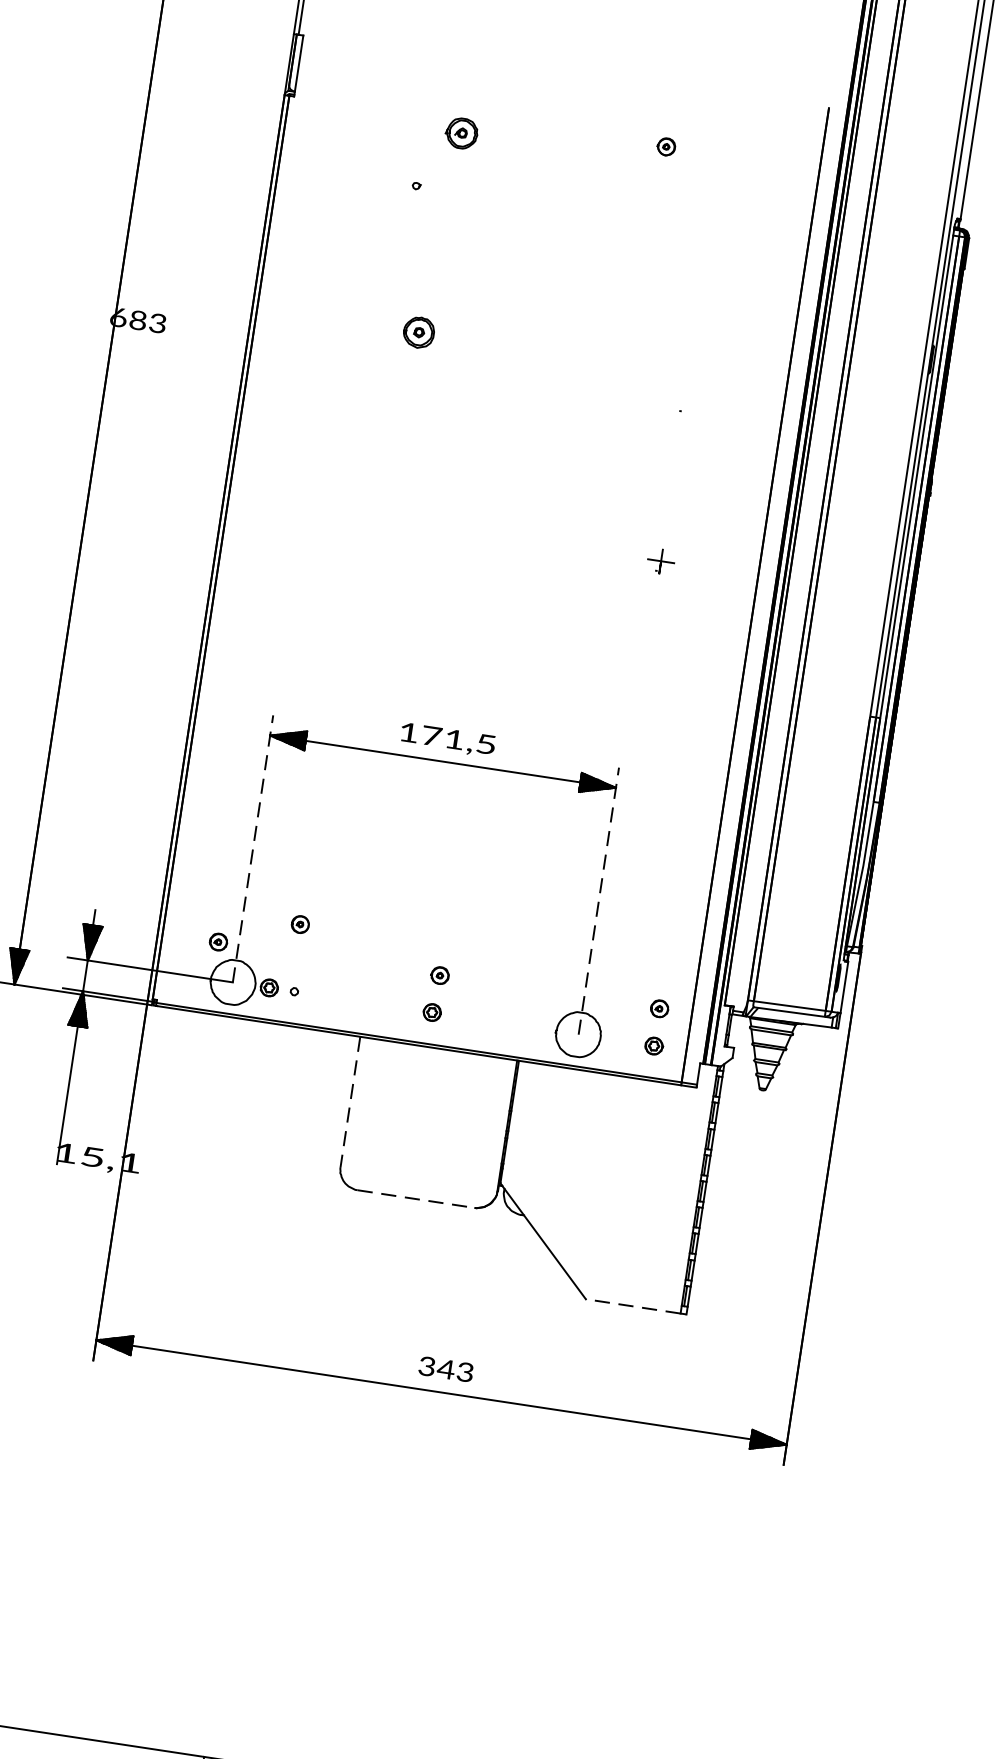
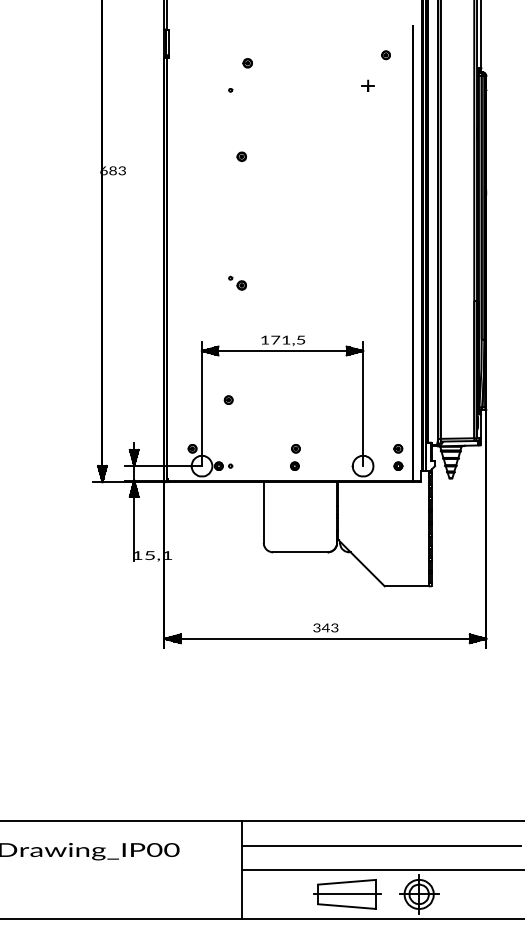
part: (461, 133) -> (247, 63), size x0.62
part: (665, 147) -> (385, 55), moved
part: (418, 331) -> (241, 156), size x0.62
part: (659, 560) -> (367, 85), moved
part: (368, 600) -> (237, 282), added
line: (252, 847) -> (201, 403), dashed -> solid
line: (599, 900) -> (363, 403), dashed -> solid
part: (300, 923) -> (228, 399), moved
line: (349, 1103) -> (263, 513), dashed -> solid
line: (416, 1199) -> (300, 552), dashed -> solid
line: (632, 1306) -> (406, 586), dashed -> solid

